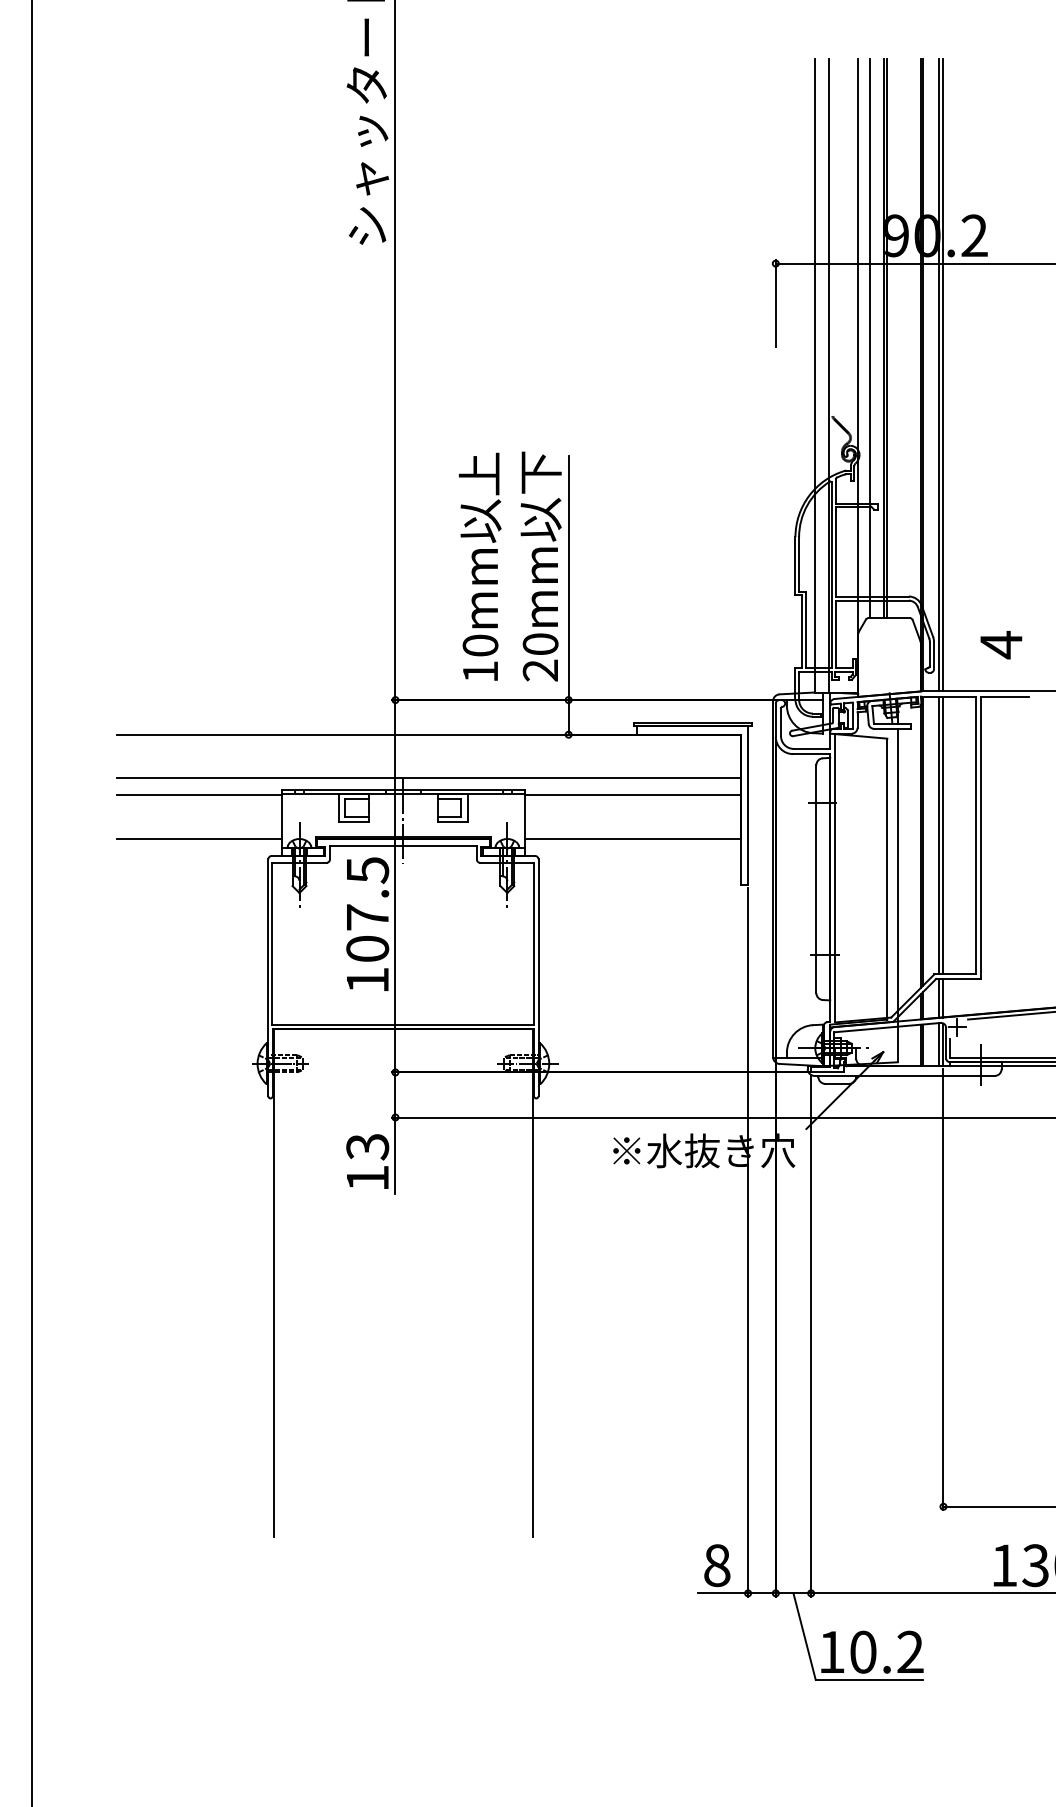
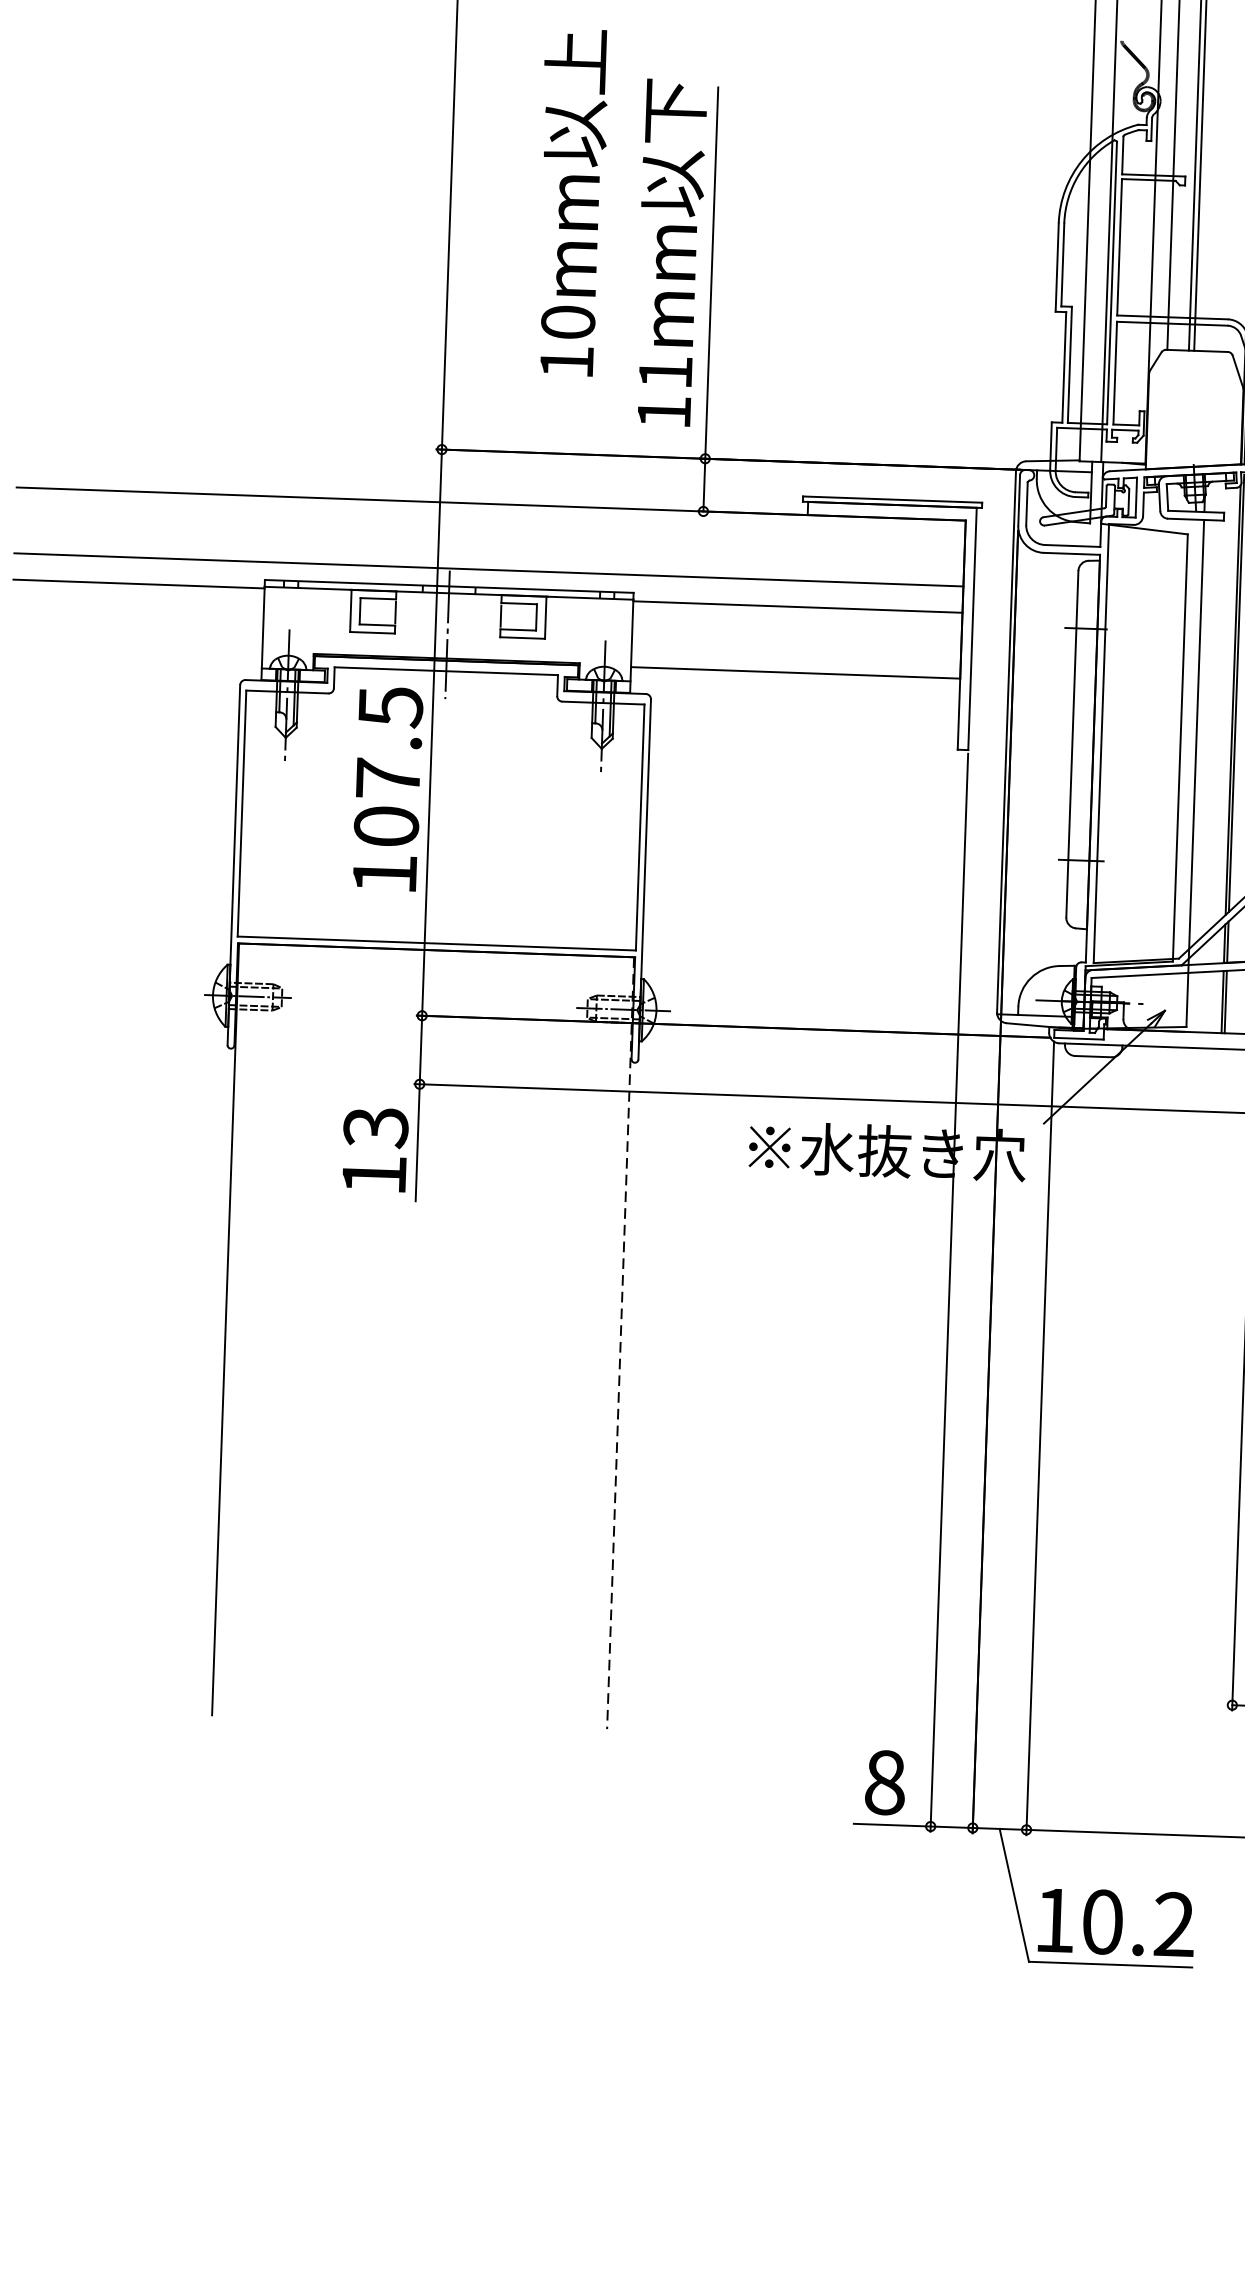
text: (480, 566) -> (572, 202), moved
text: (540, 657) -> (664, 392), 20mm -> 11mm
line: (199, 838) -> (136, 649), removed
line: (533, 1282) -> (620, 1342), solid -> dashed

